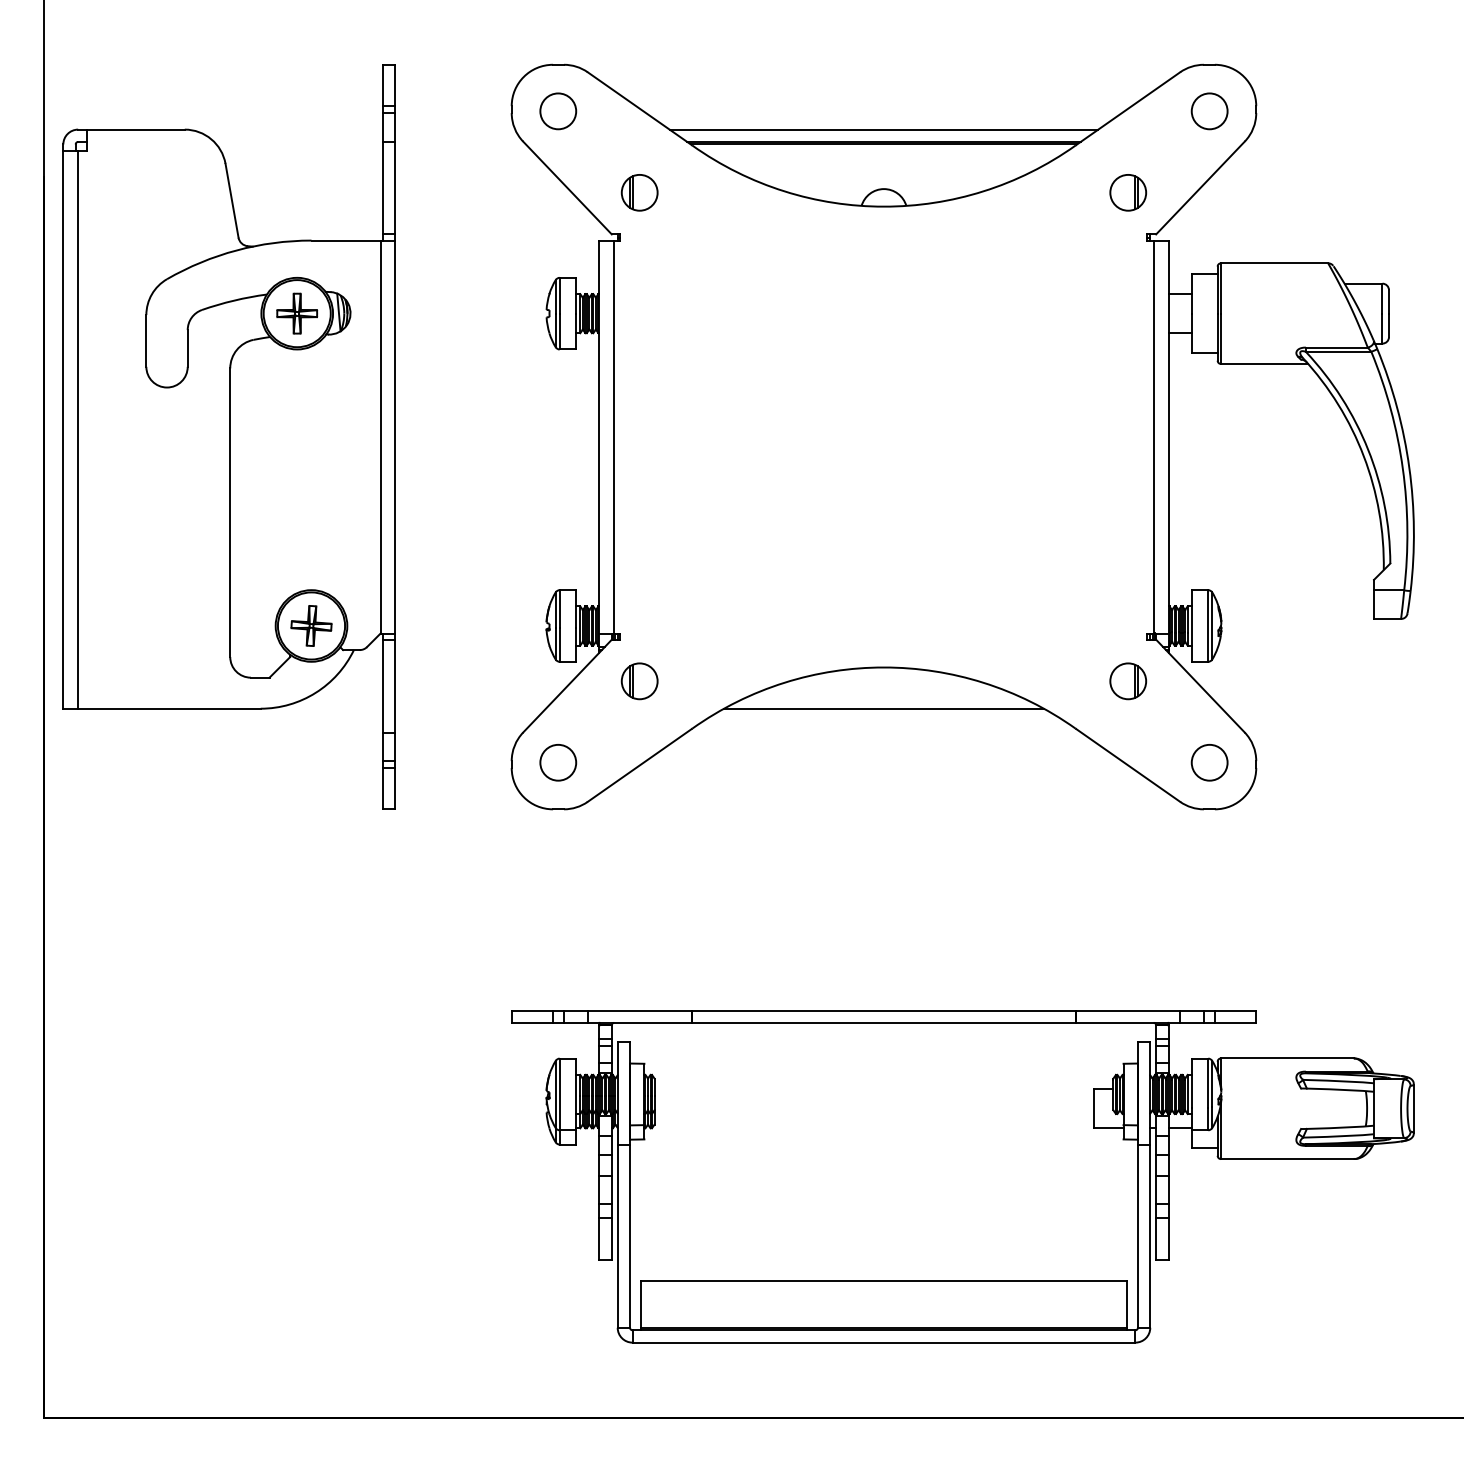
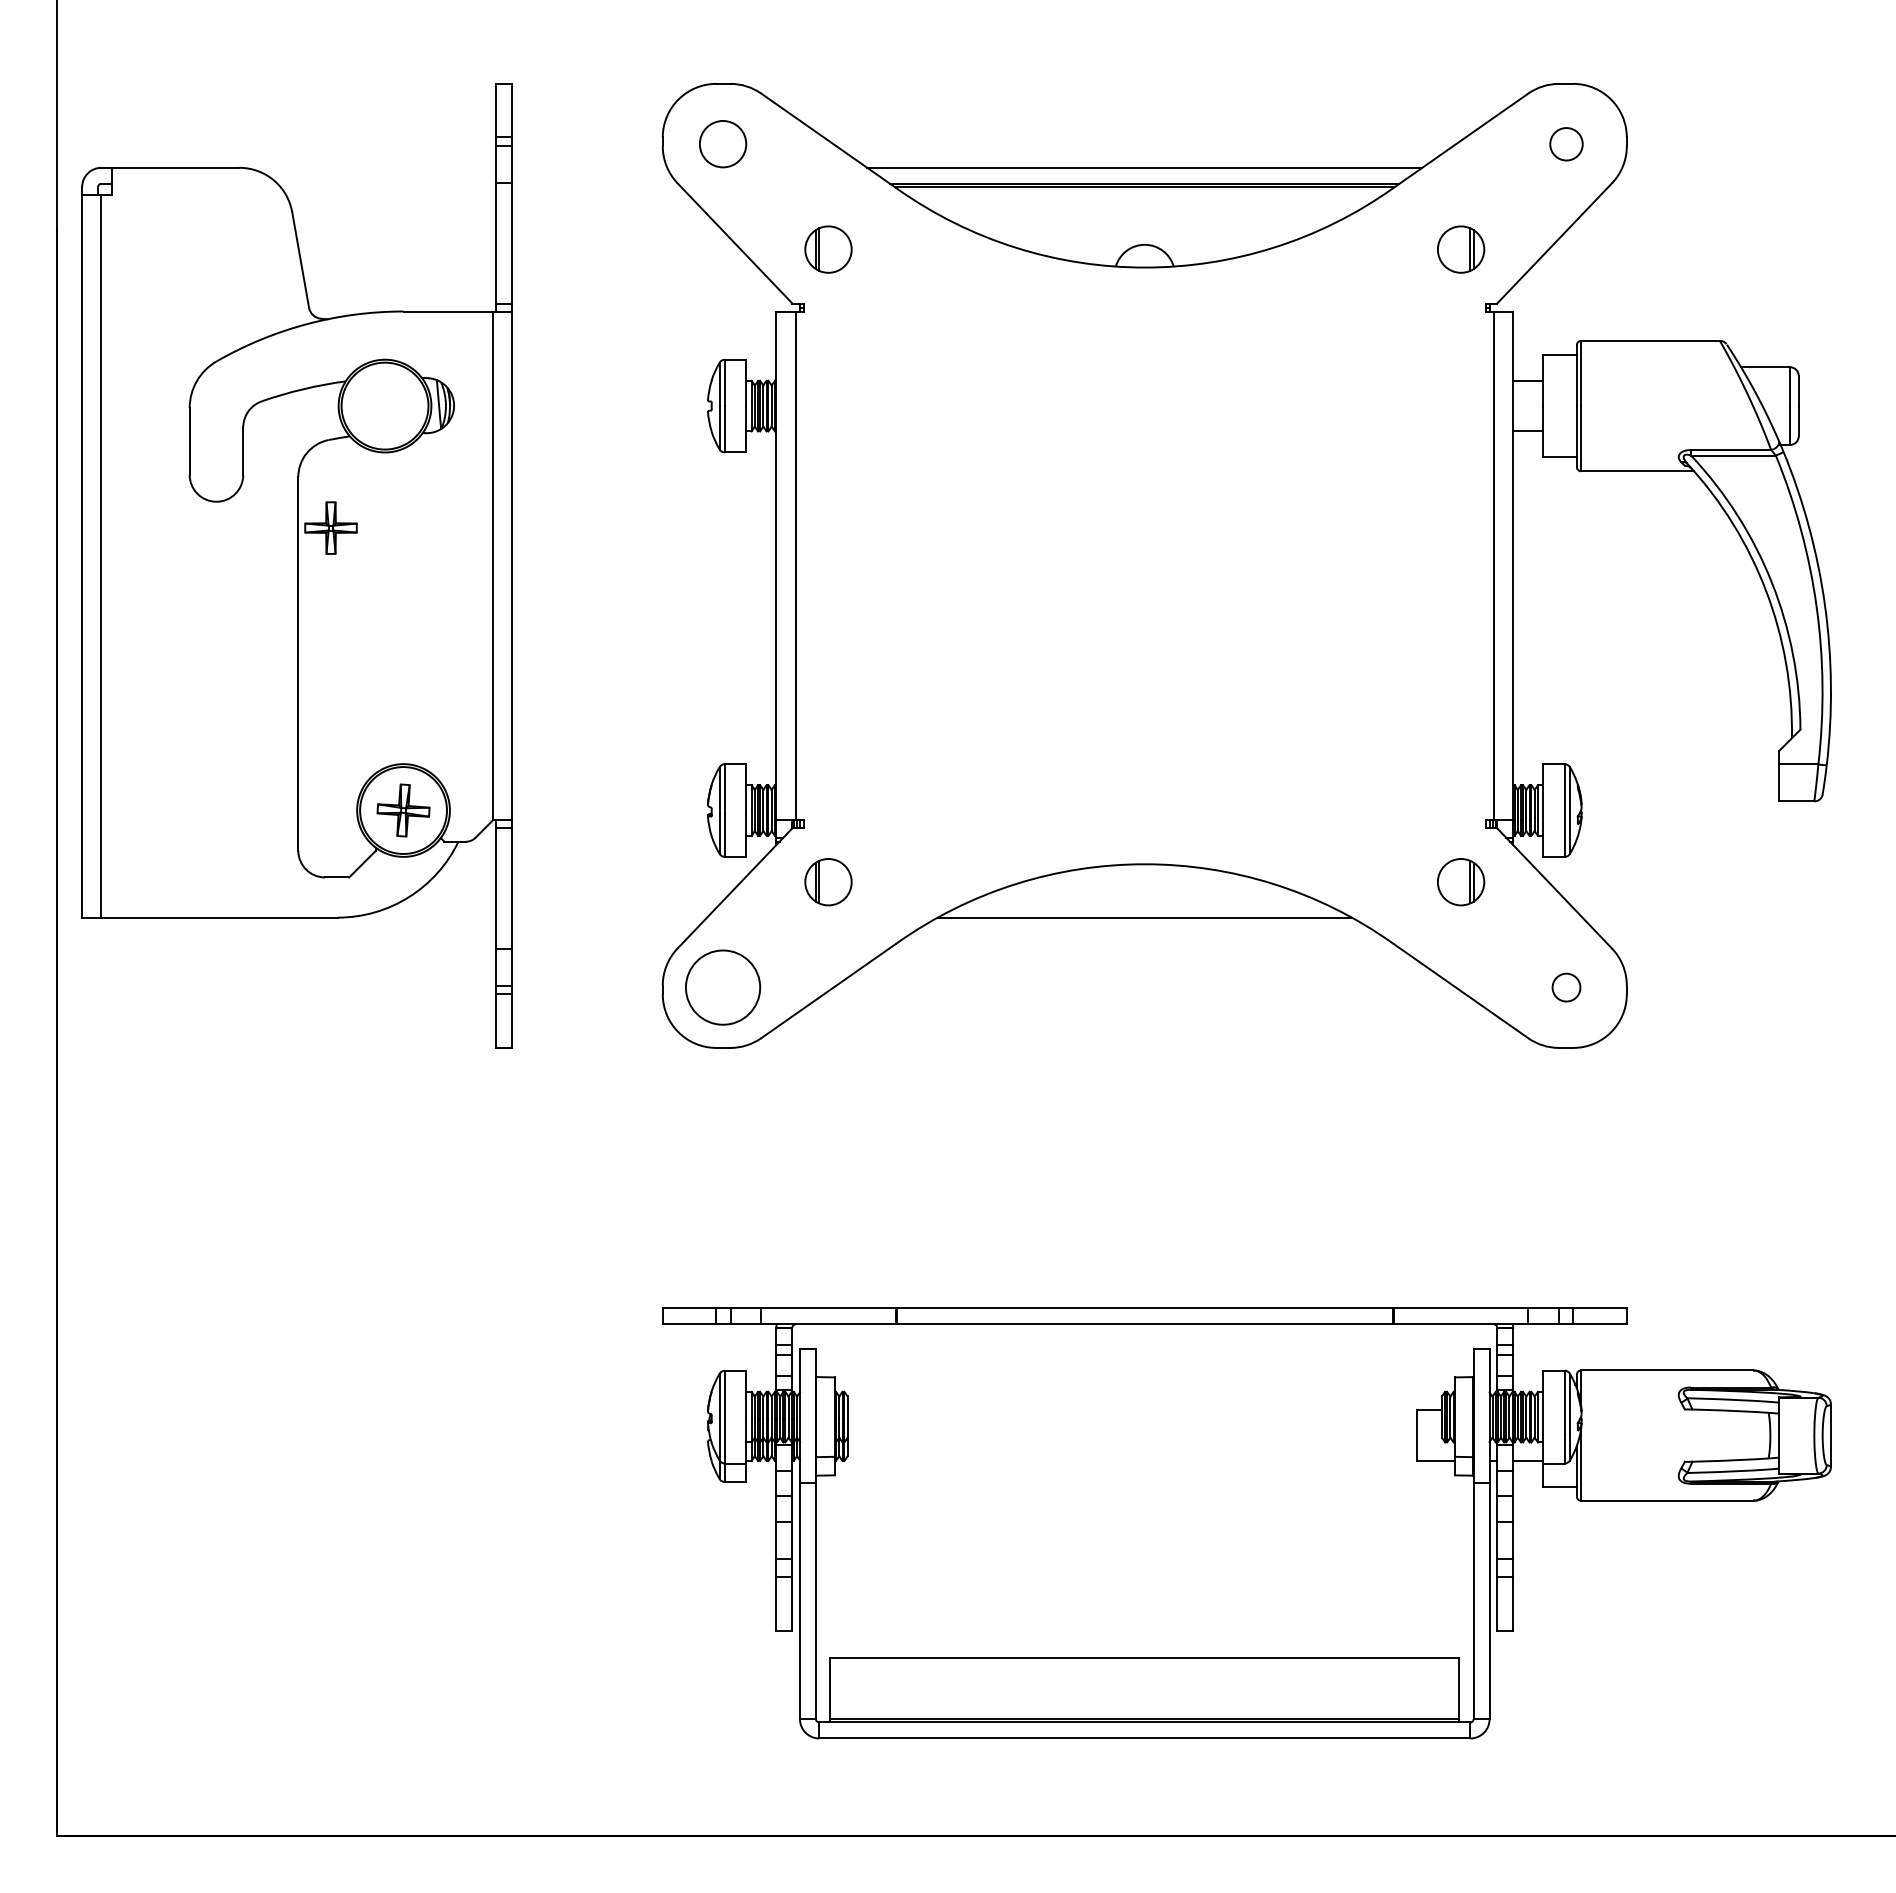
circle: (1209, 111) -> (1566, 144), size x0.7
part: (296, 313) -> (330, 527), moved
circle: (557, 762) -> (722, 987), size x1.6
circle: (1209, 762) -> (1566, 987), size x0.6

